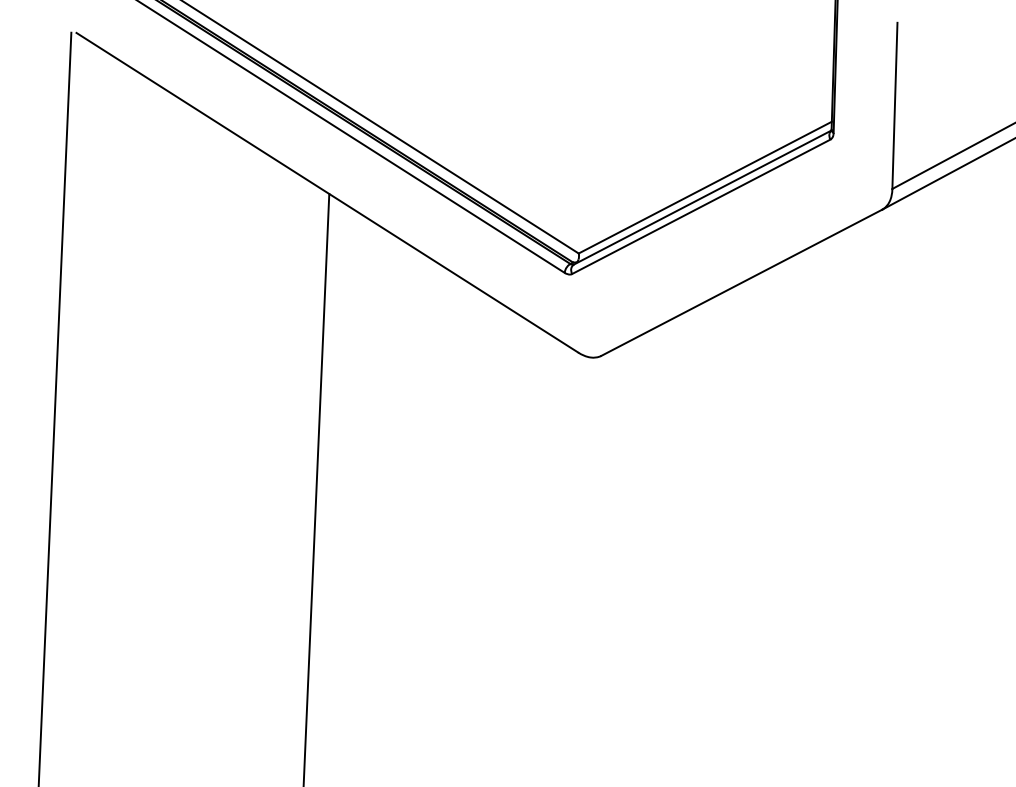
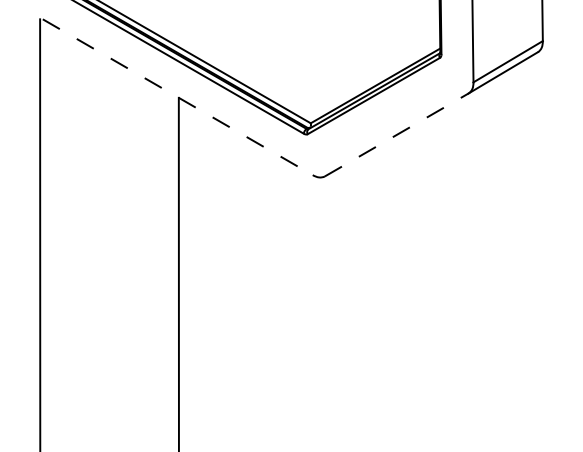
line: (326, 193) -> (177, 97), solid -> dashed
line: (741, 281) -> (396, 134), solid -> dashed

